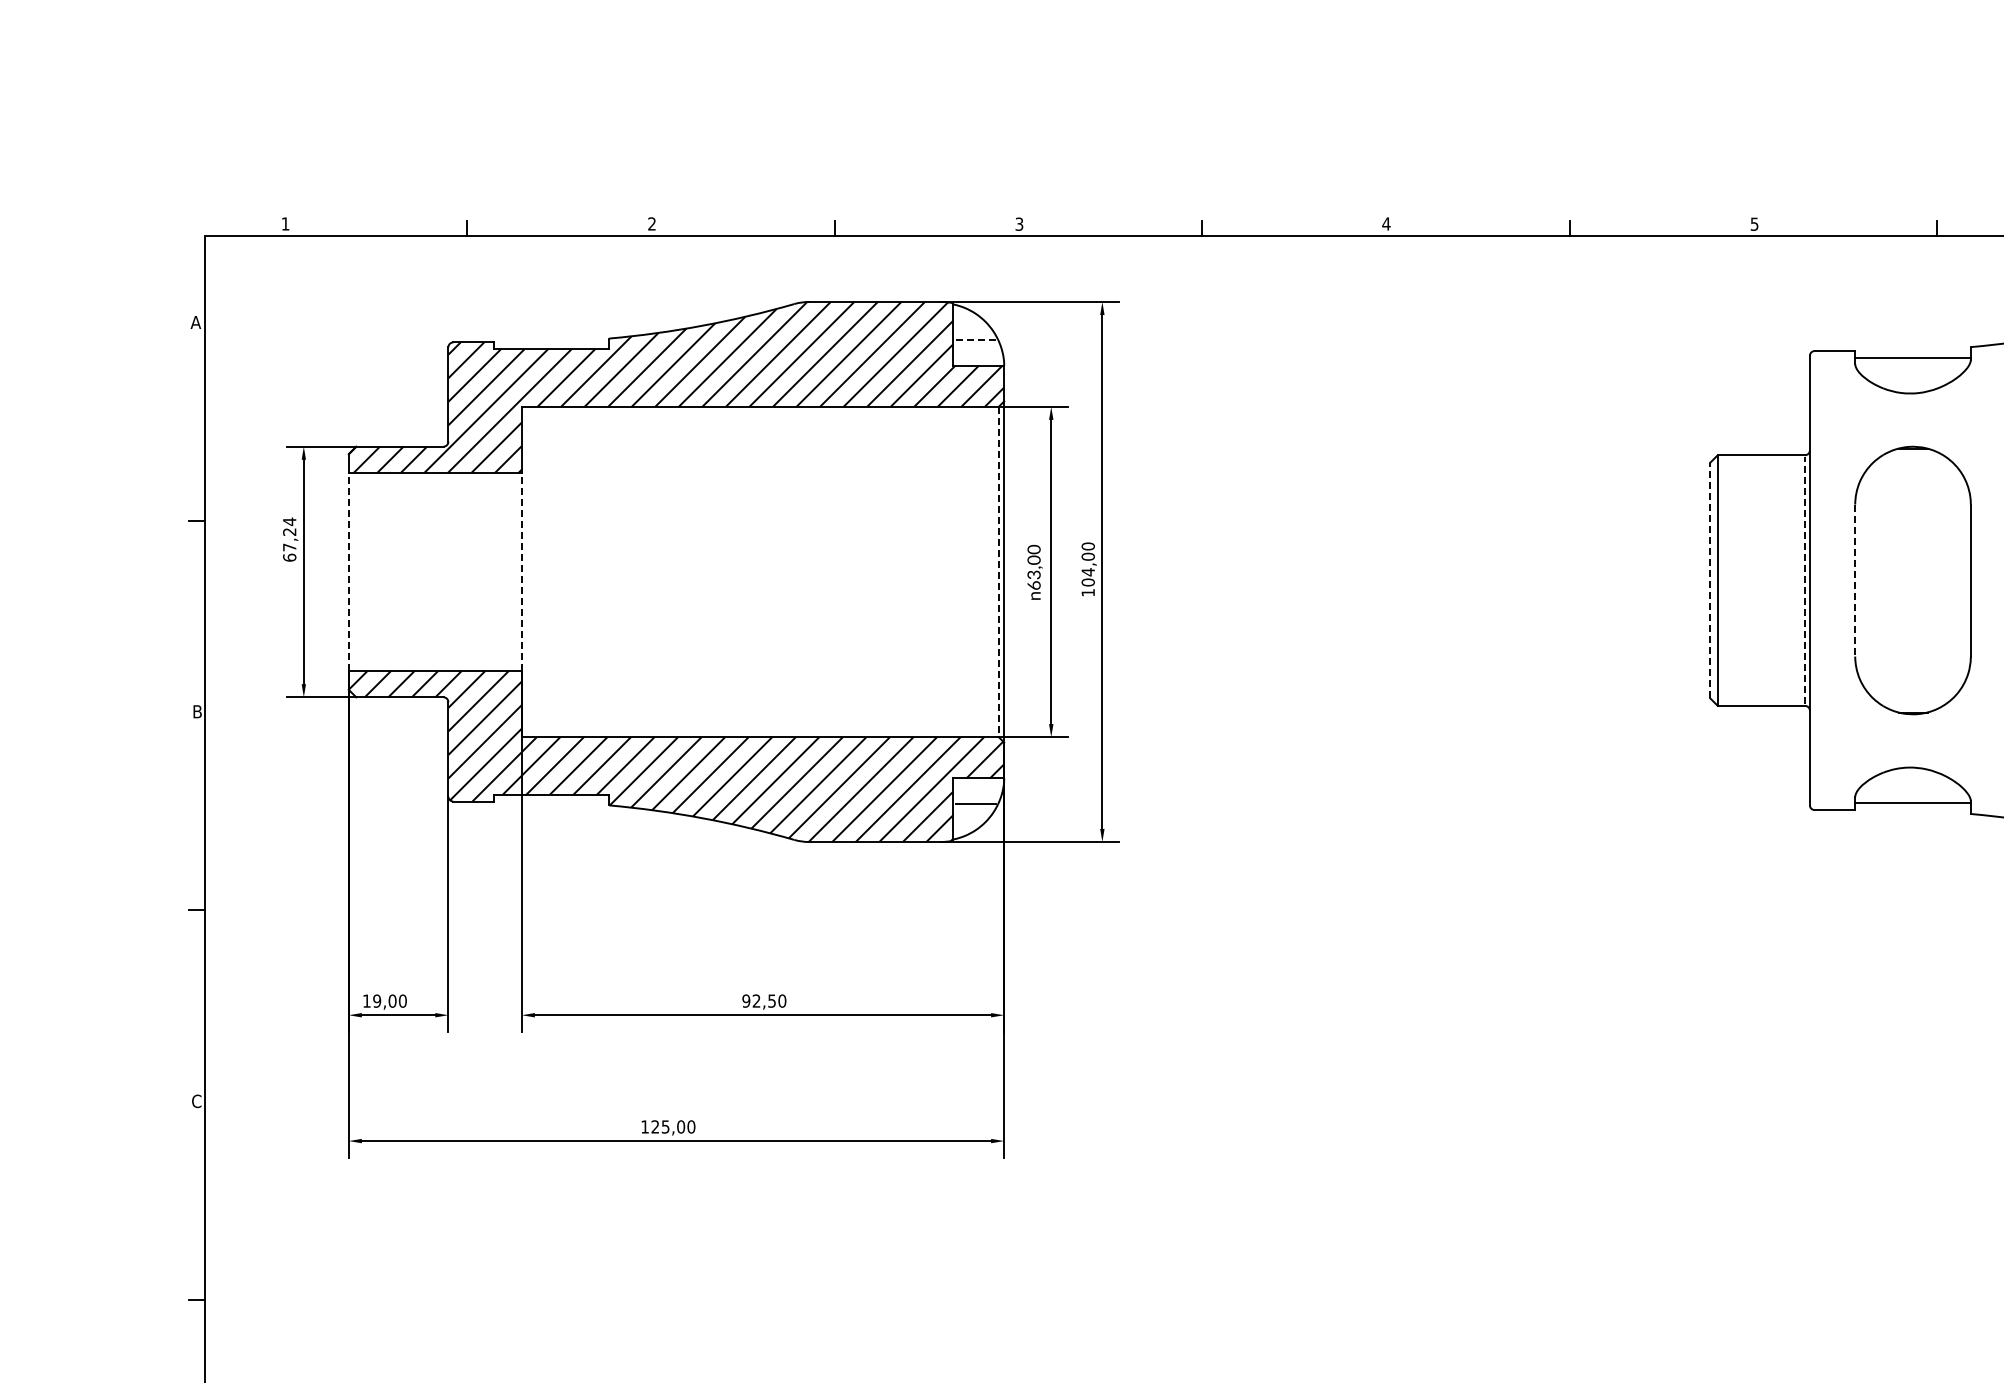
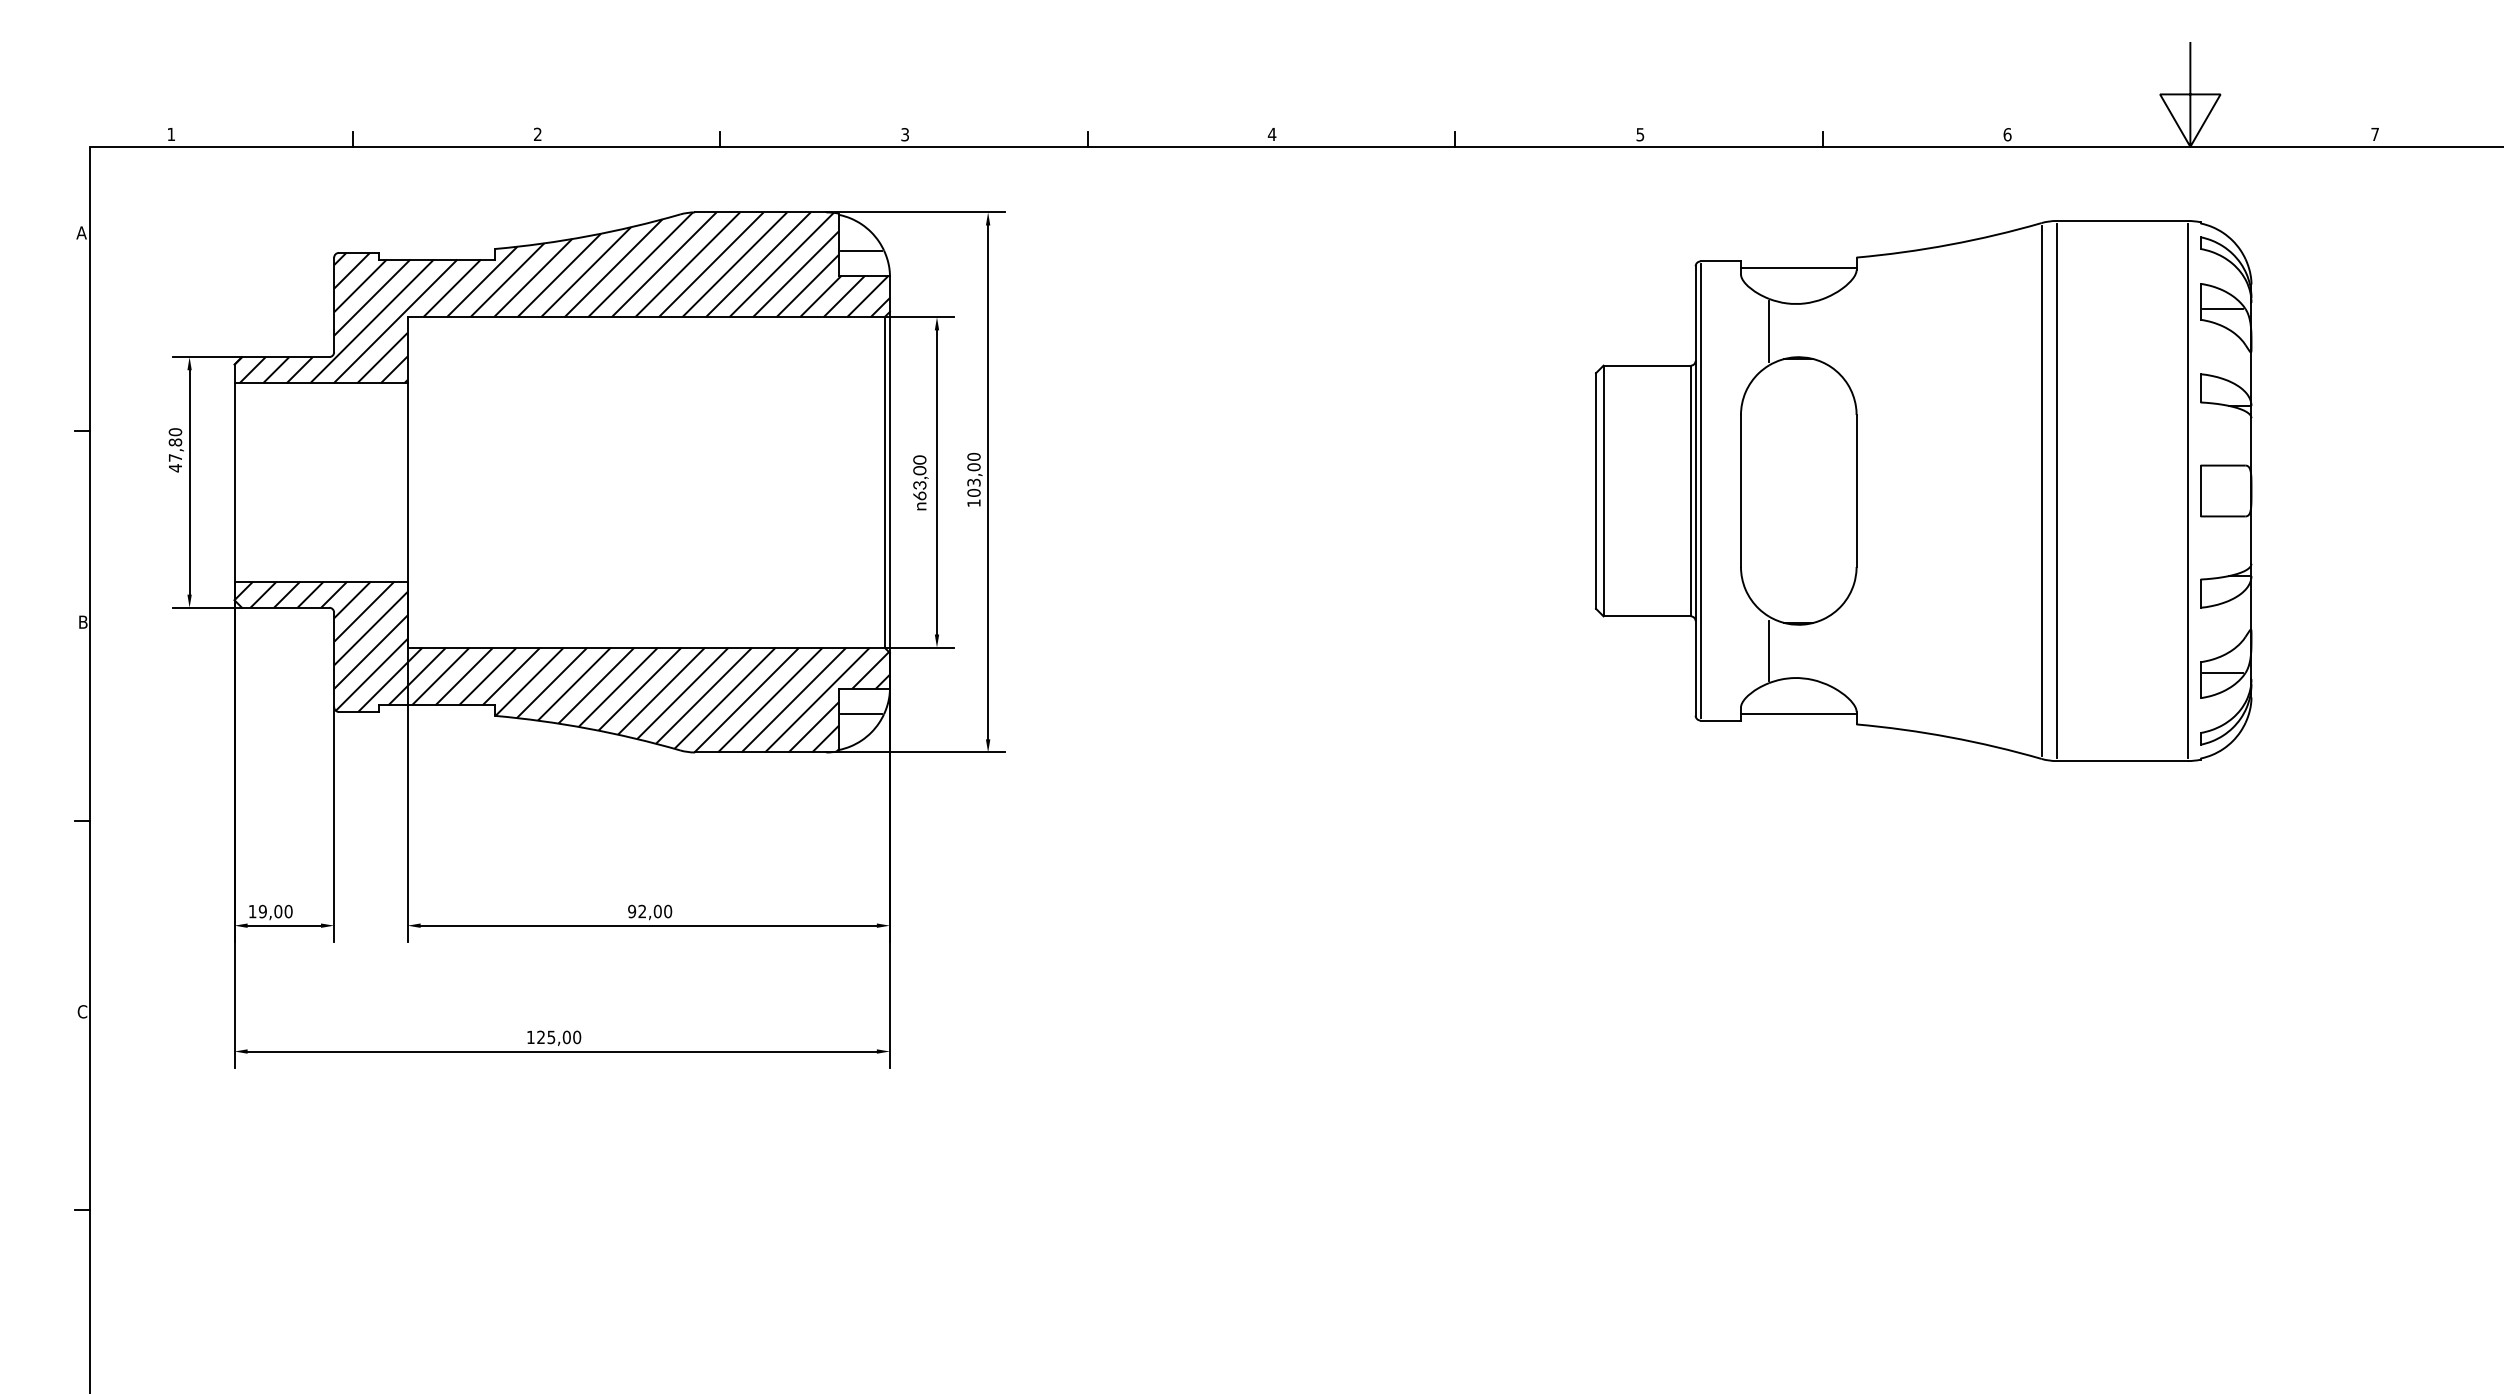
line: (975, 340) -> (861, 250), dashed -> solid
line: (1883, 421) -> (1769, 331), added
text: (289, 540) -> (175, 450), 67,24 -> 47,80
line: (348, 571) -> (234, 481), dashed -> solid
line: (521, 571) -> (407, 481), dashed -> solid
line: (998, 572) -> (884, 482), dashed -> solid
text: (1087, 572) -> (973, 482), 104,00 -> 103,00
line: (1814, 580) -> (1700, 490), added
line: (1710, 581) -> (1596, 491), dashed -> solid
line: (1804, 581) -> (1690, 491), dashed -> solid
line: (1854, 581) -> (1740, 491), dashed -> solid
line: (1883, 740) -> (1769, 650), added
text: (771, 1001) -> (657, 911), 92,50 -> 92,00

